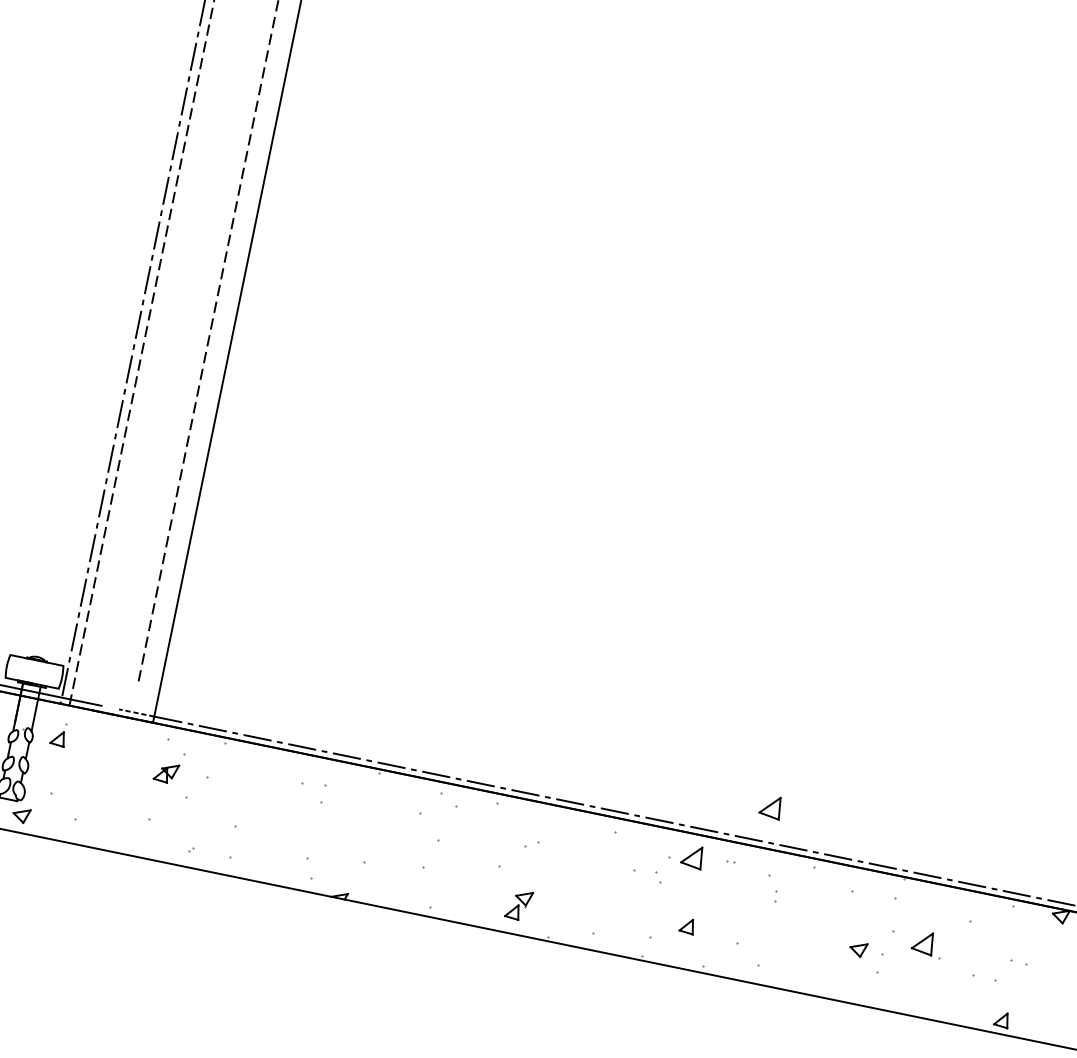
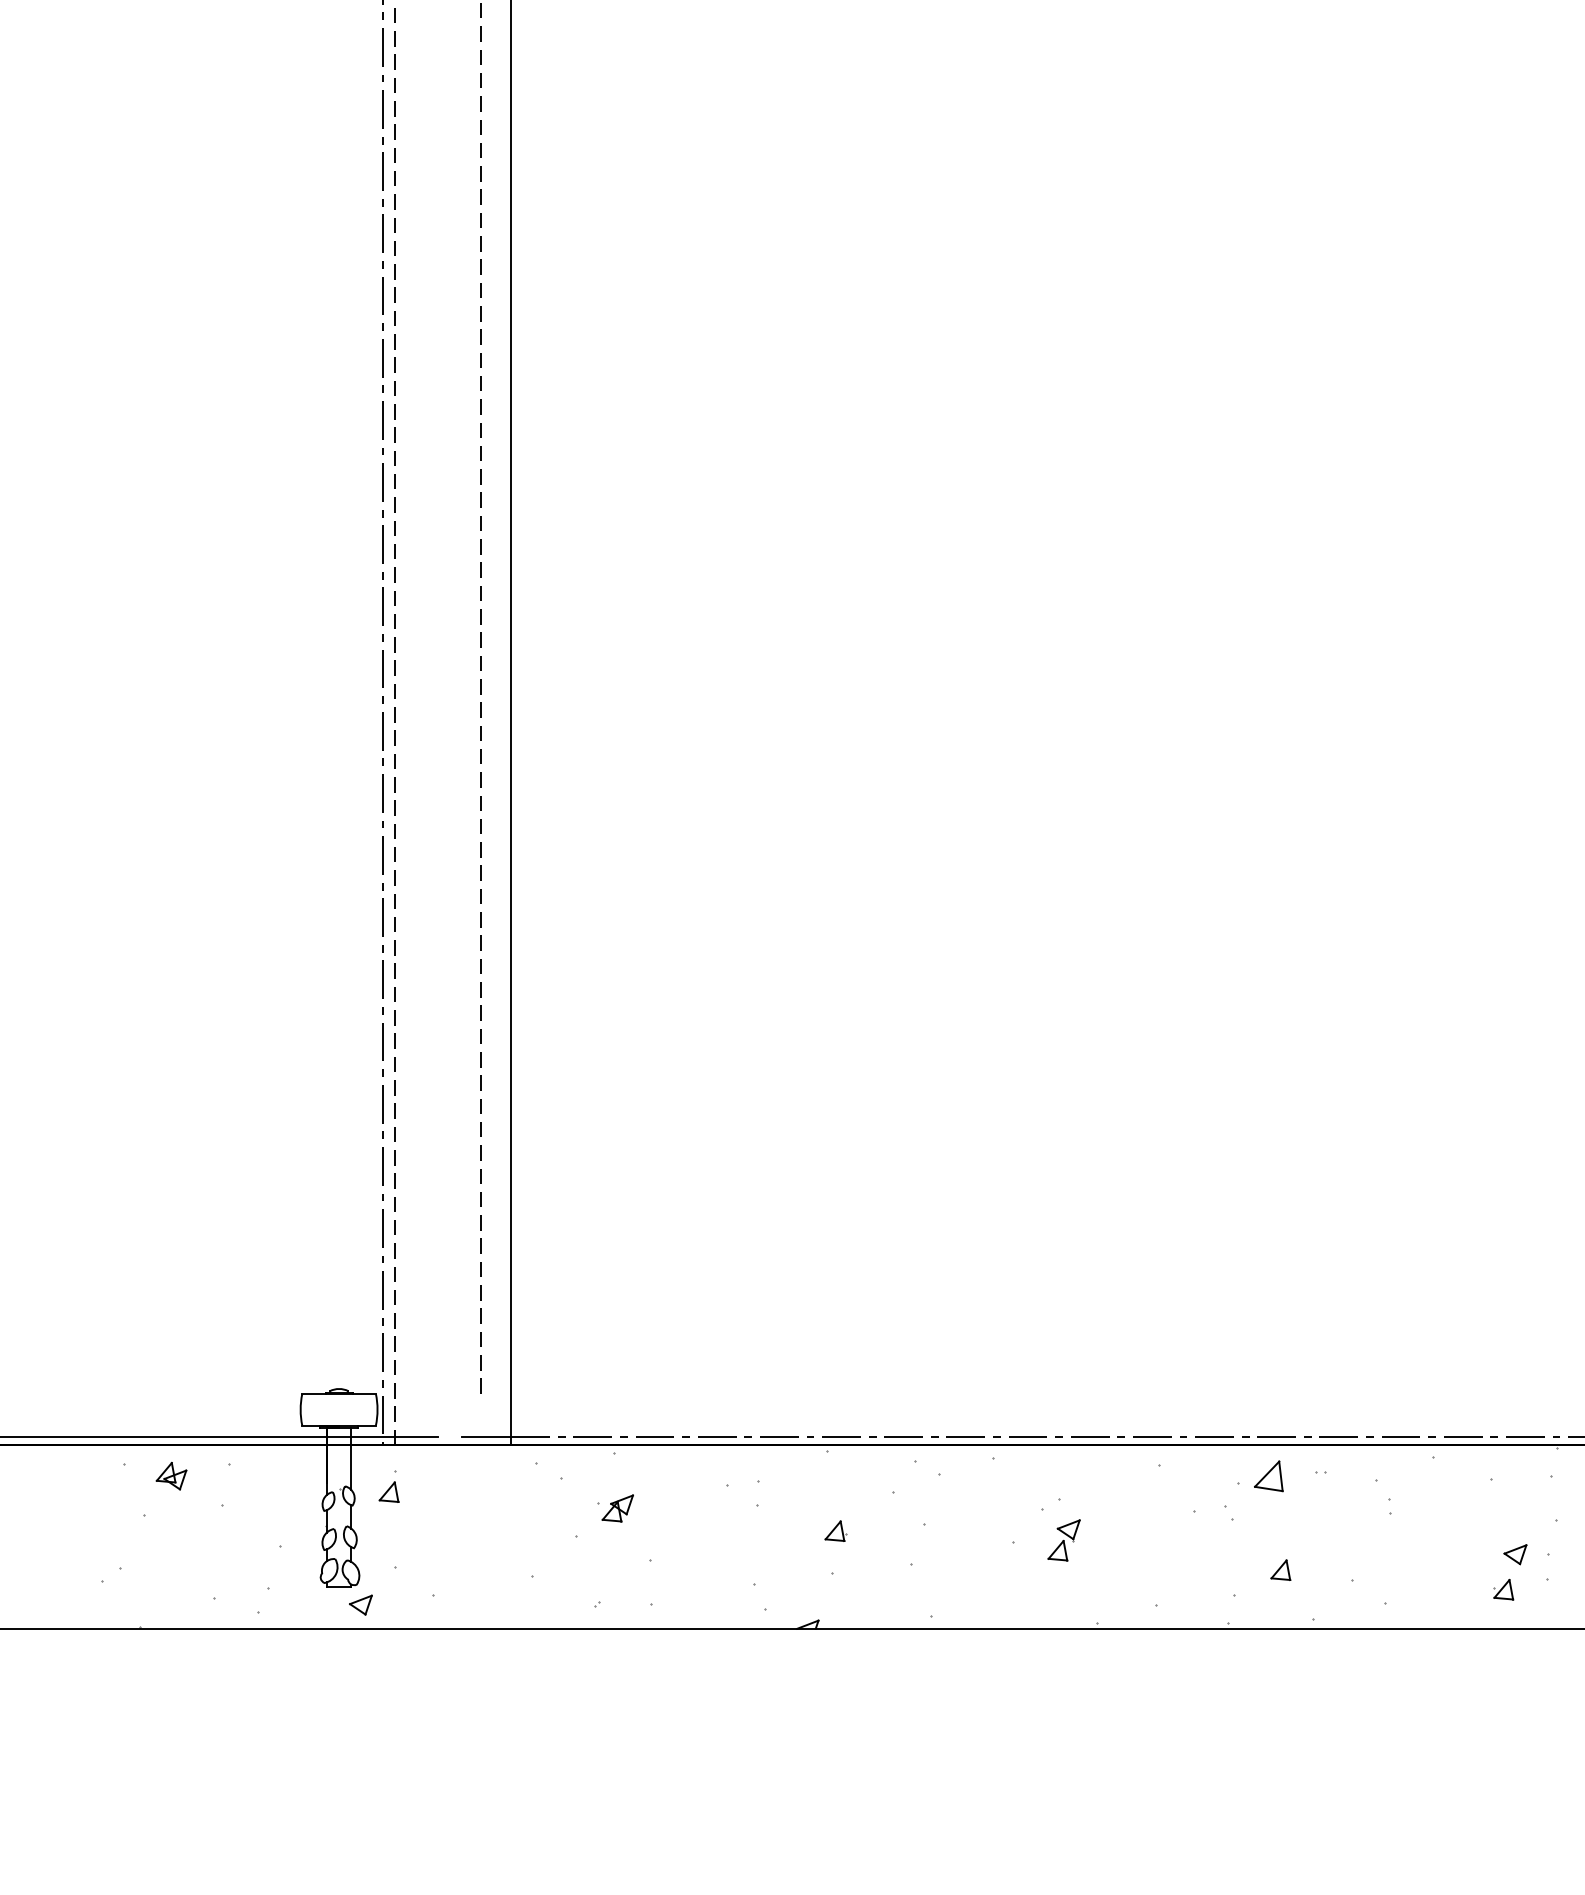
line: (136, 712) -> (486, 1436), dashed -> solid
part: (166, 772) -> (617, 1508), moved
part: (770, 807) -> (1359, 1388), removed
part: (373, 831) -> (835, 1530), added
part: (518, 905) -> (1063, 1540), moved
part: (844, 972) -> (1503, 1589), added

